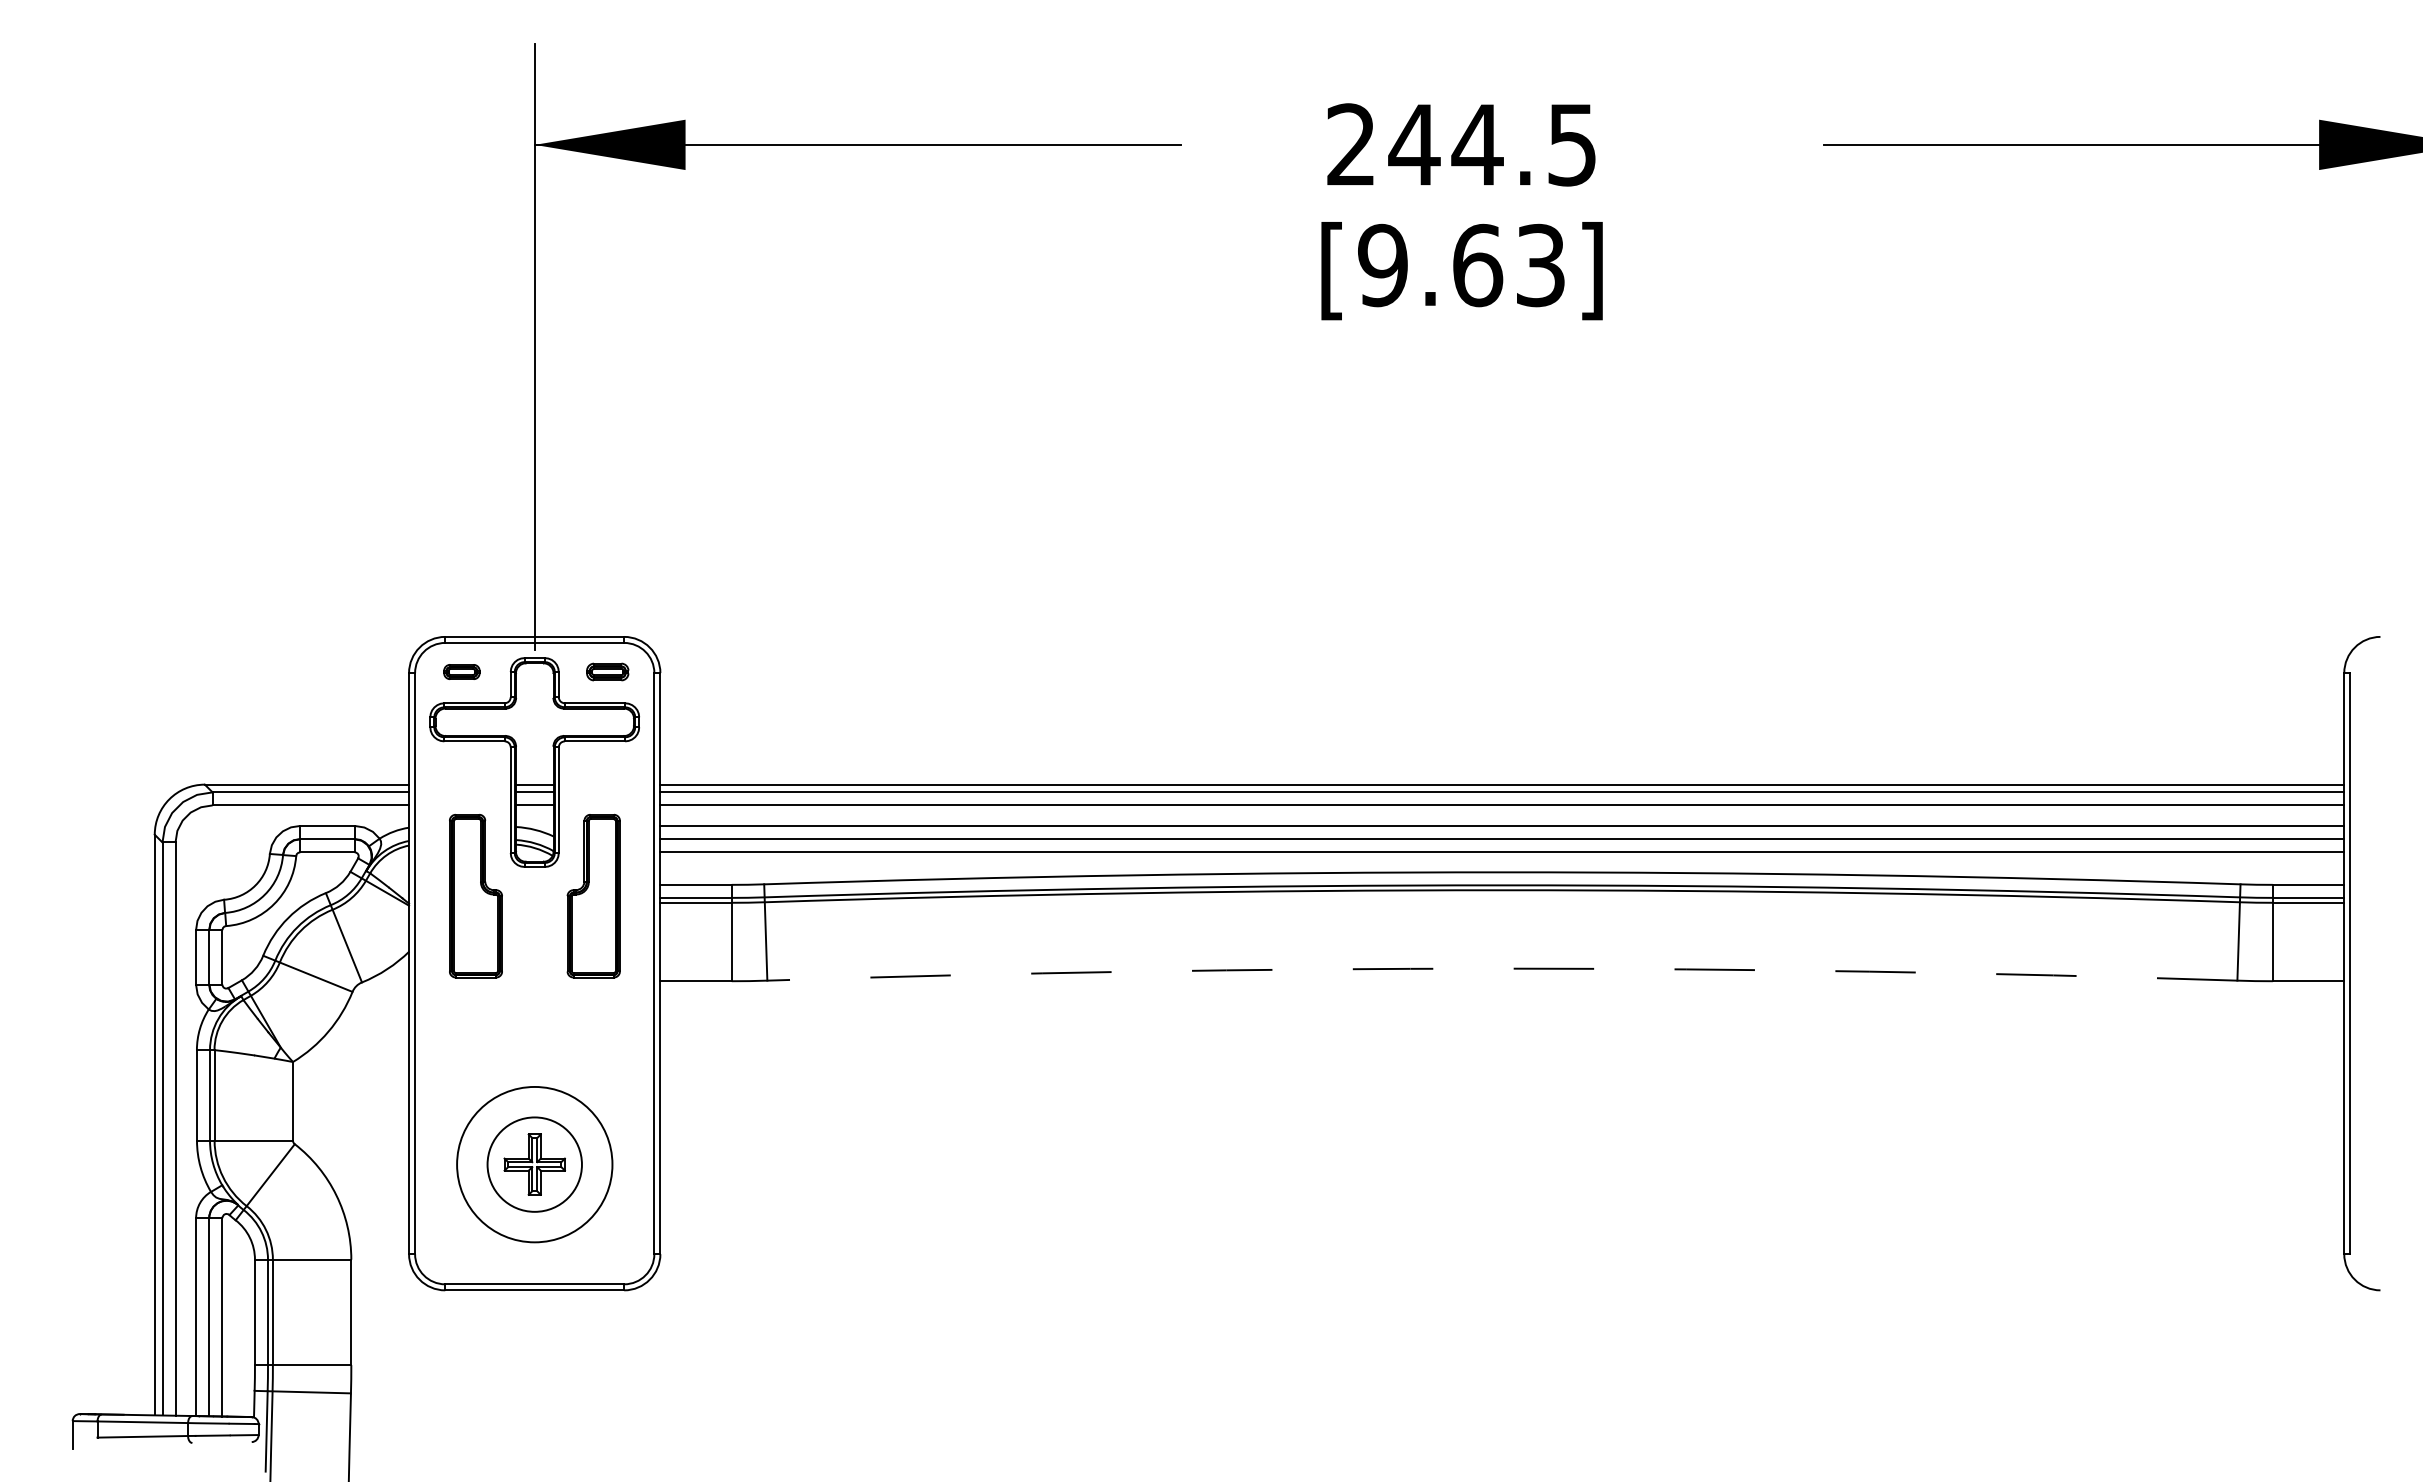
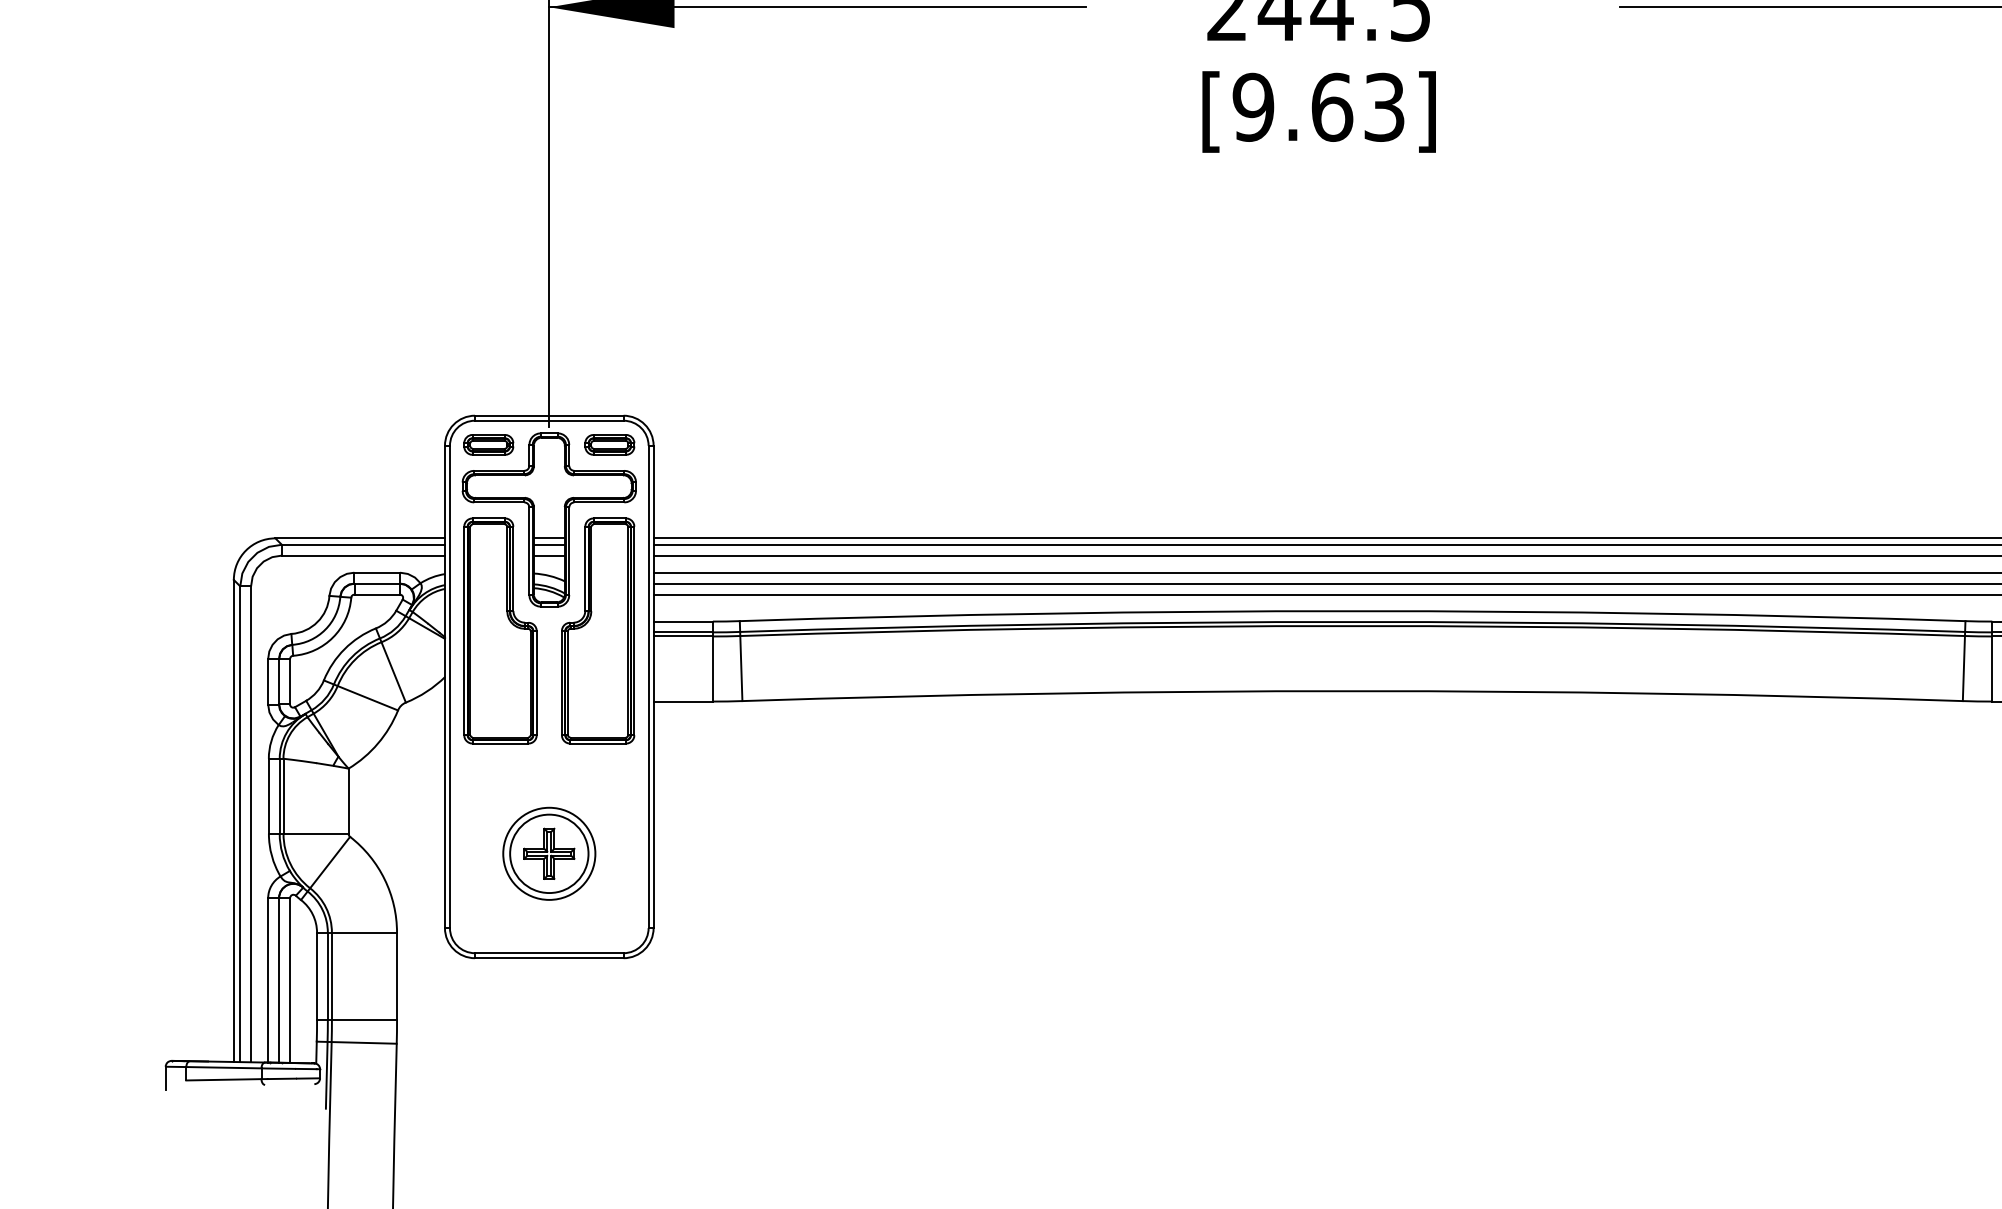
part: (461, 671) -> (488, 444), size x1.67
part: (607, 671) -> (609, 444), size x1.43
part: (475, 895) -> (500, 630), size x1.67
part: (593, 895) -> (598, 630), size x1.67
arc: (1502, 968) -> (1352, 691), dashed -> solid
circle: (534, 1164) -> (549, 853), size x0.71

